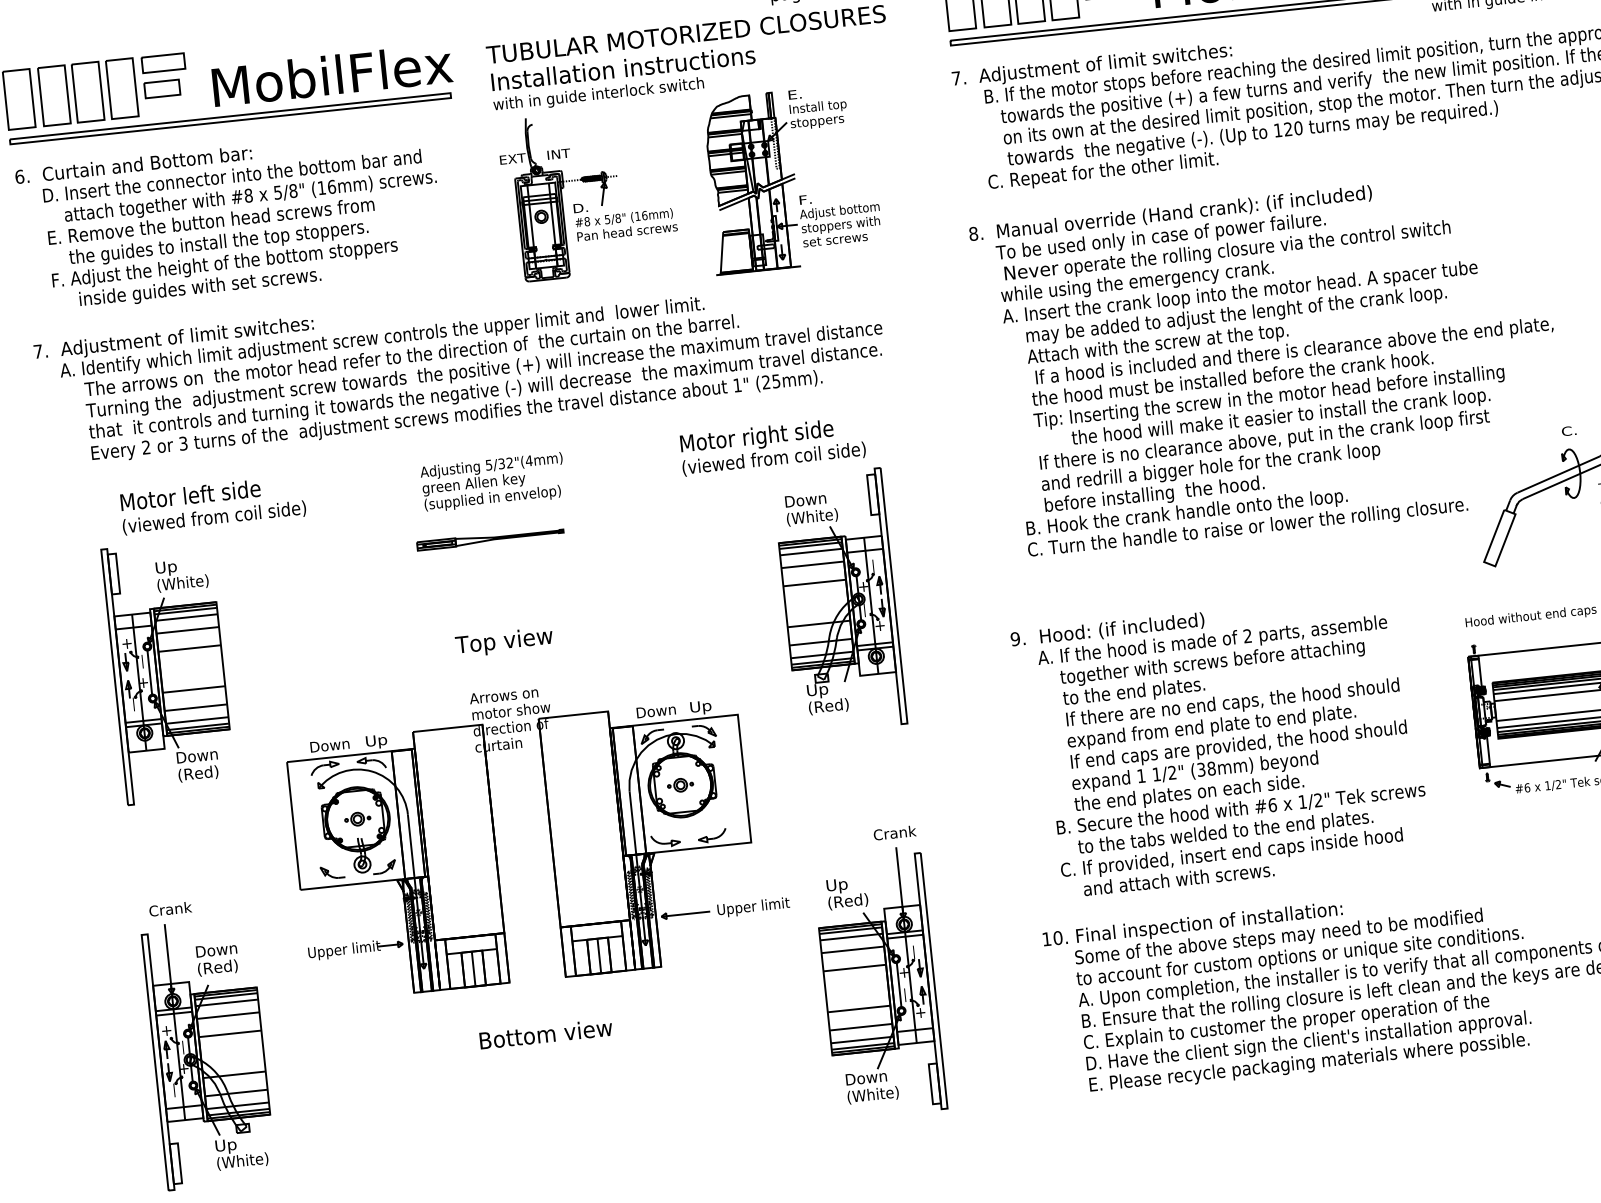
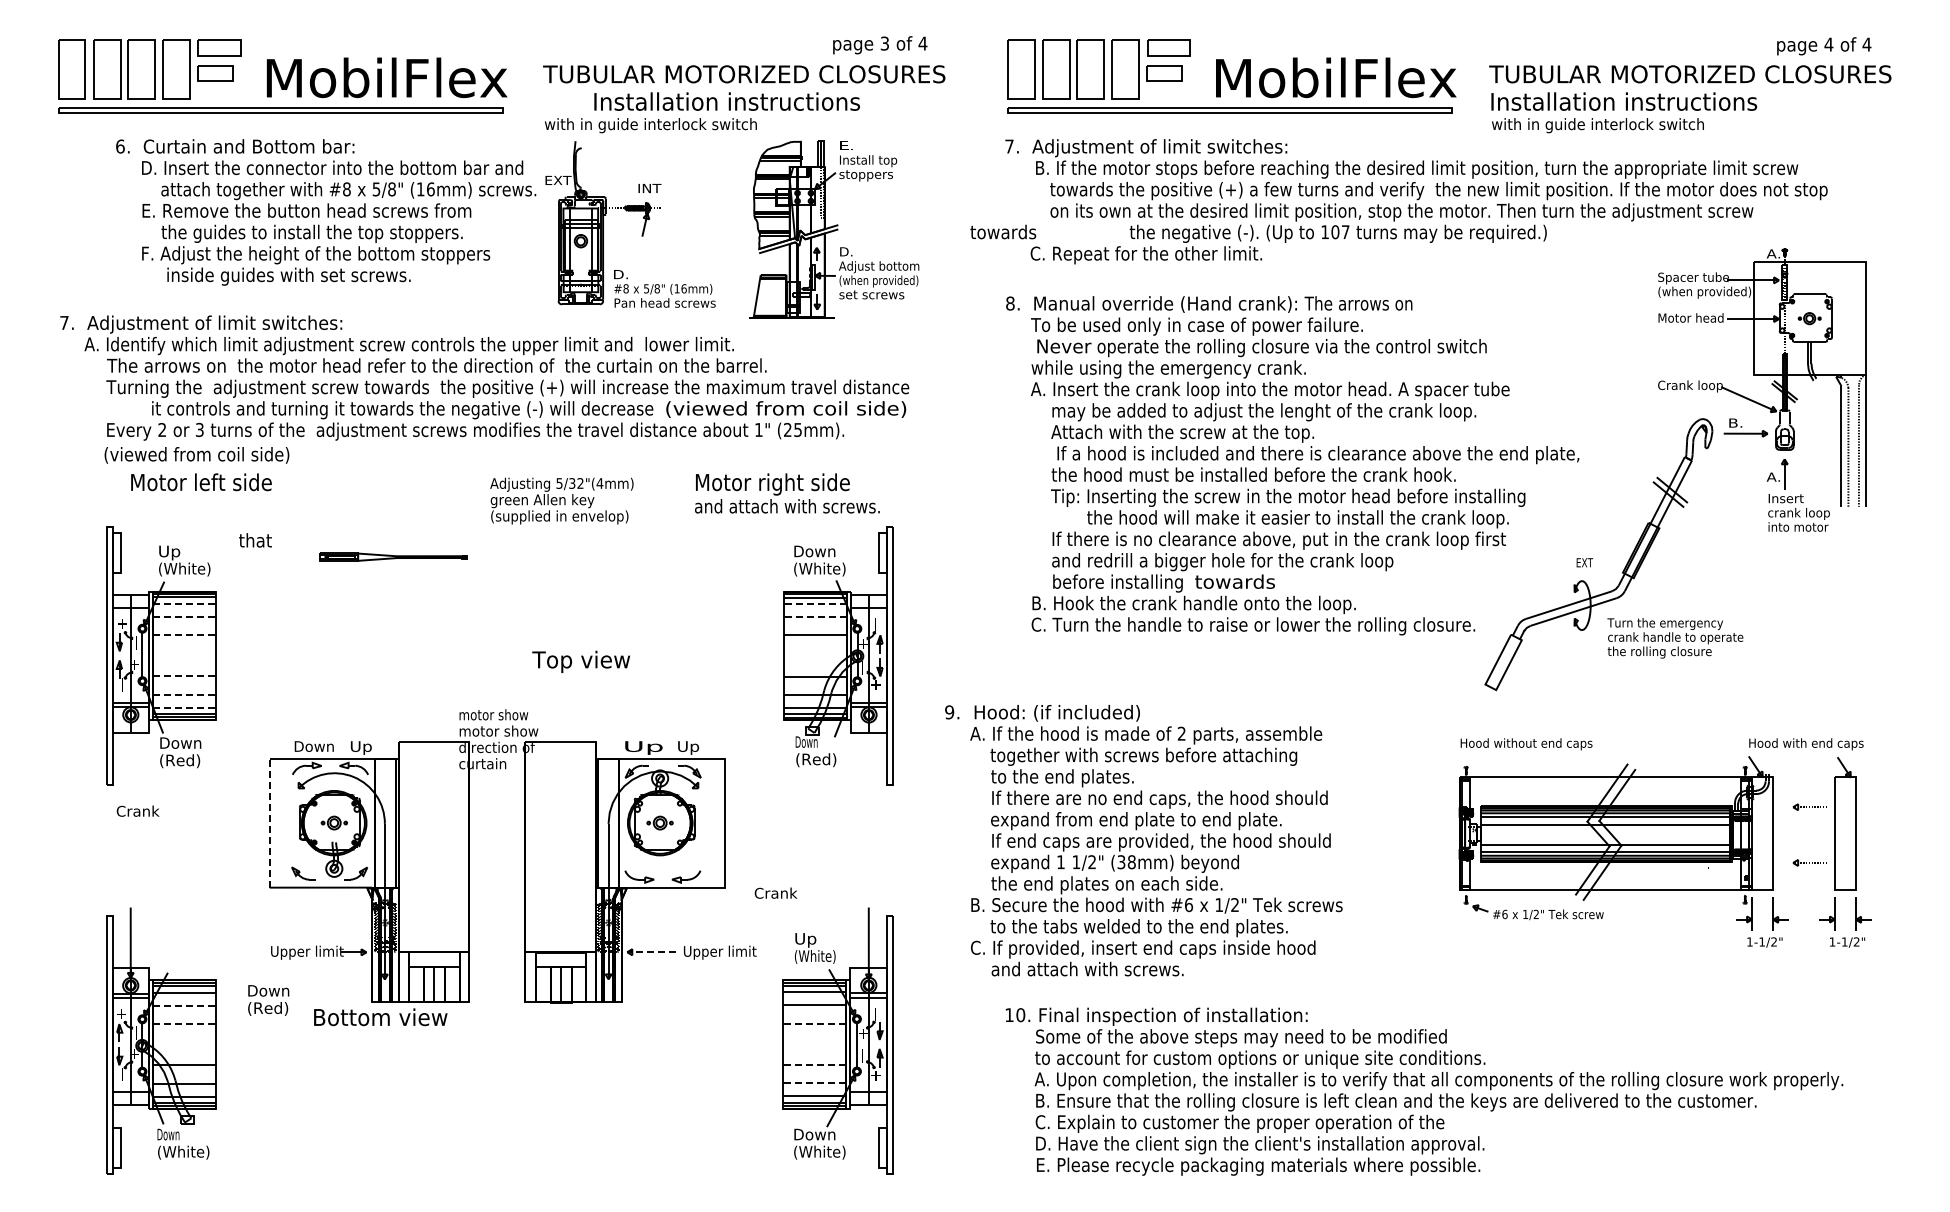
text: (622, 68) -> (726, 101), moved
text: (1293, 129) -> (1340, 232), 120 -> 107
text: (558, 154) -> (649, 188), moved
text: (1040, 154) -> (1003, 231), moved
text: (1318, 198) -> (1358, 304), (if included) -> The arrows on
text: (805, 199) -> (846, 251), F. -> D.
text: (625, 217) -> (664, 288), moved
text: (230, 220) -> (326, 212), moved
text: (840, 225) -> (878, 281), stoppers with -> (when provided)
text: (761, 362) -> (785, 409), the maximum travel distance. -> (viewed from coil side)
text: (105, 430) -> (255, 540), moved
text: (1569, 430) -> (1584, 562), C. -> EXT
text: (773, 459) -> (787, 507), (viewed from coil side) -> and attach with screws.
text: (492, 481) -> (561, 500), moved
text: (1225, 485) -> (1235, 581), the hood. -> towards
text: (214, 518) -> (196, 455), moved
part: (490, 538) -> (393, 556), moved
line: (810, 552) -> (814, 604), solid -> dashed
line: (812, 564) -> (814, 616), solid -> dashed
line: (186, 617) -> (184, 603), solid -> dashed
line: (187, 630) -> (184, 616), solid -> dashed
text: (503, 641) -> (580, 661), moved
line: (189, 648) -> (184, 635), solid -> dashed
line: (193, 689) -> (184, 676), solid -> dashed
text: (817, 691) -> (806, 743), Up -> Down
text: (504, 695) -> (493, 714), Arrows on -> motor show
line: (195, 707) -> (184, 694), solid -> dashed
text: (656, 712) -> (643, 747), Down -> Up
line: (197, 720) -> (184, 707), solid -> dashed
text: (1220, 745) -> (1143, 840), moved
line: (293, 825) -> (269, 822), solid -> dashed
text: (894, 832) -> (775, 892), moved
text: (848, 901) -> (815, 956), (Red) -> (White)
text: (169, 908) -> (137, 810), moved
line: (685, 914) -> (651, 952), solid -> dashed
text: (217, 959) -> (268, 1000), moved
line: (854, 967) -> (814, 1023), solid -> dashed
line: (858, 1009) -> (814, 1065), solid -> dashed
line: (228, 1015) -> (184, 1005), solid -> dashed
line: (860, 1027) -> (814, 1083), solid -> dashed
line: (230, 1033) -> (184, 1023), solid -> dashed
text: (545, 1034) -> (380, 1017), moved
text: (225, 1146) -> (168, 1135), Up -> Down

